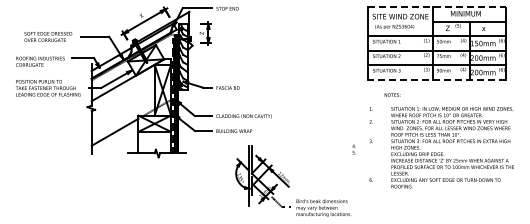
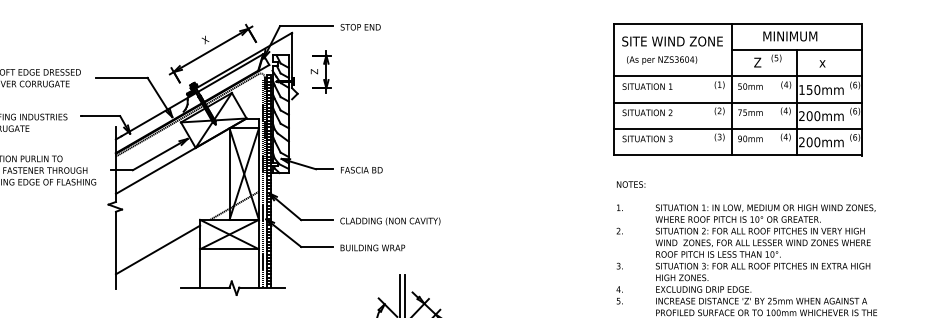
line: (437, 7) -> (739, 25), dashed -> solid
line: (437, 79) -> (739, 154), dashed -> solid
text: (392, 94) -> (631, 183), moved
text: (353, 149) -> (618, 295), moved

